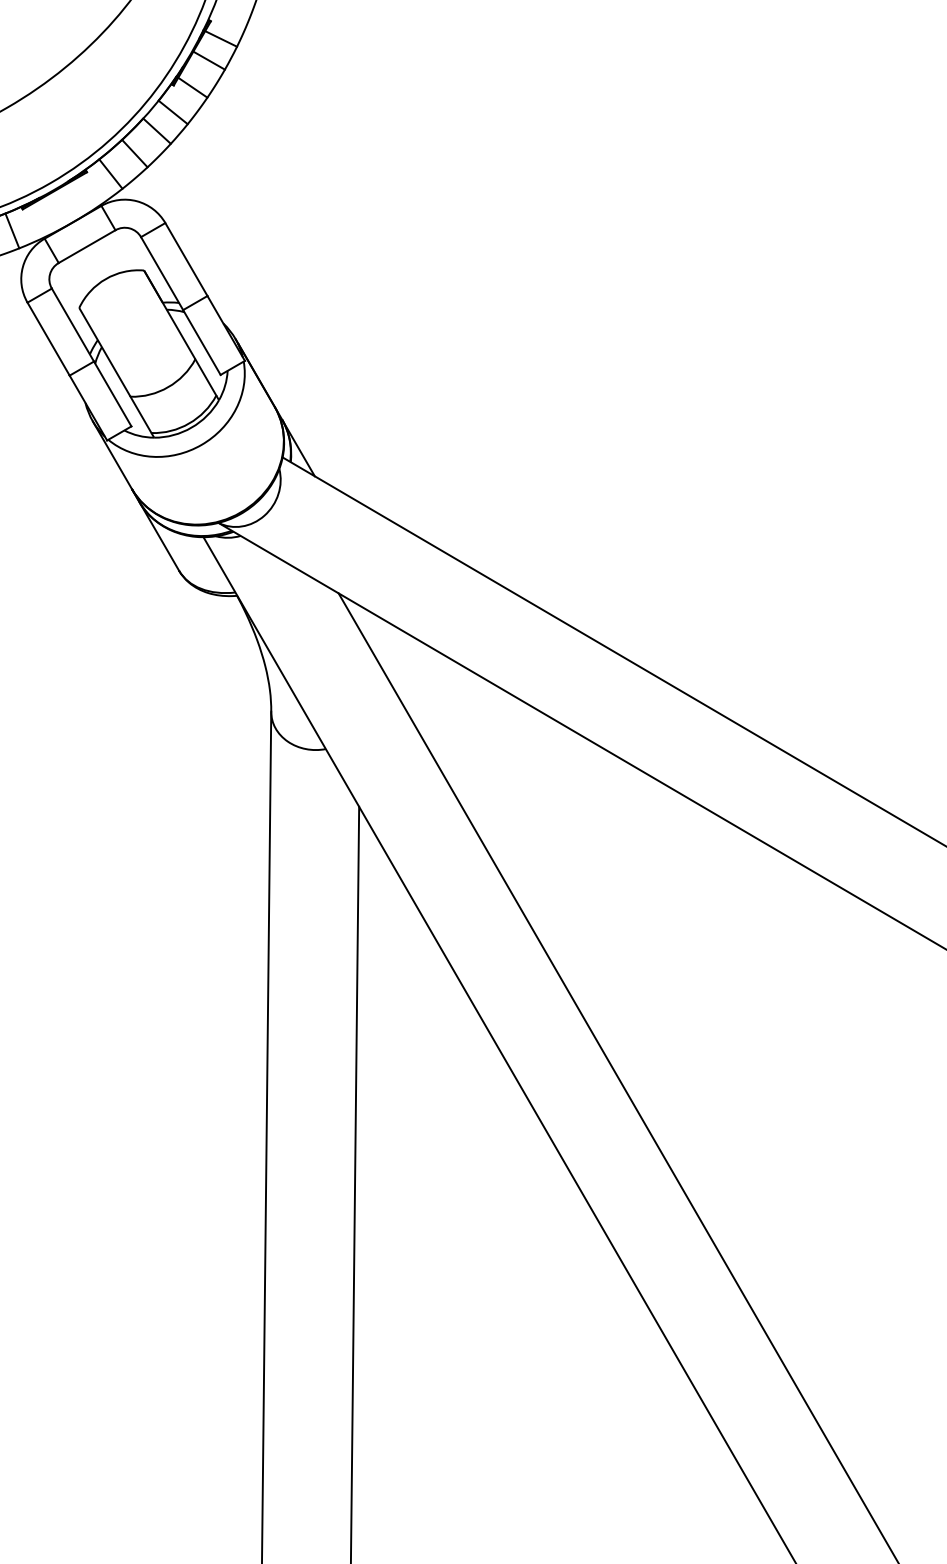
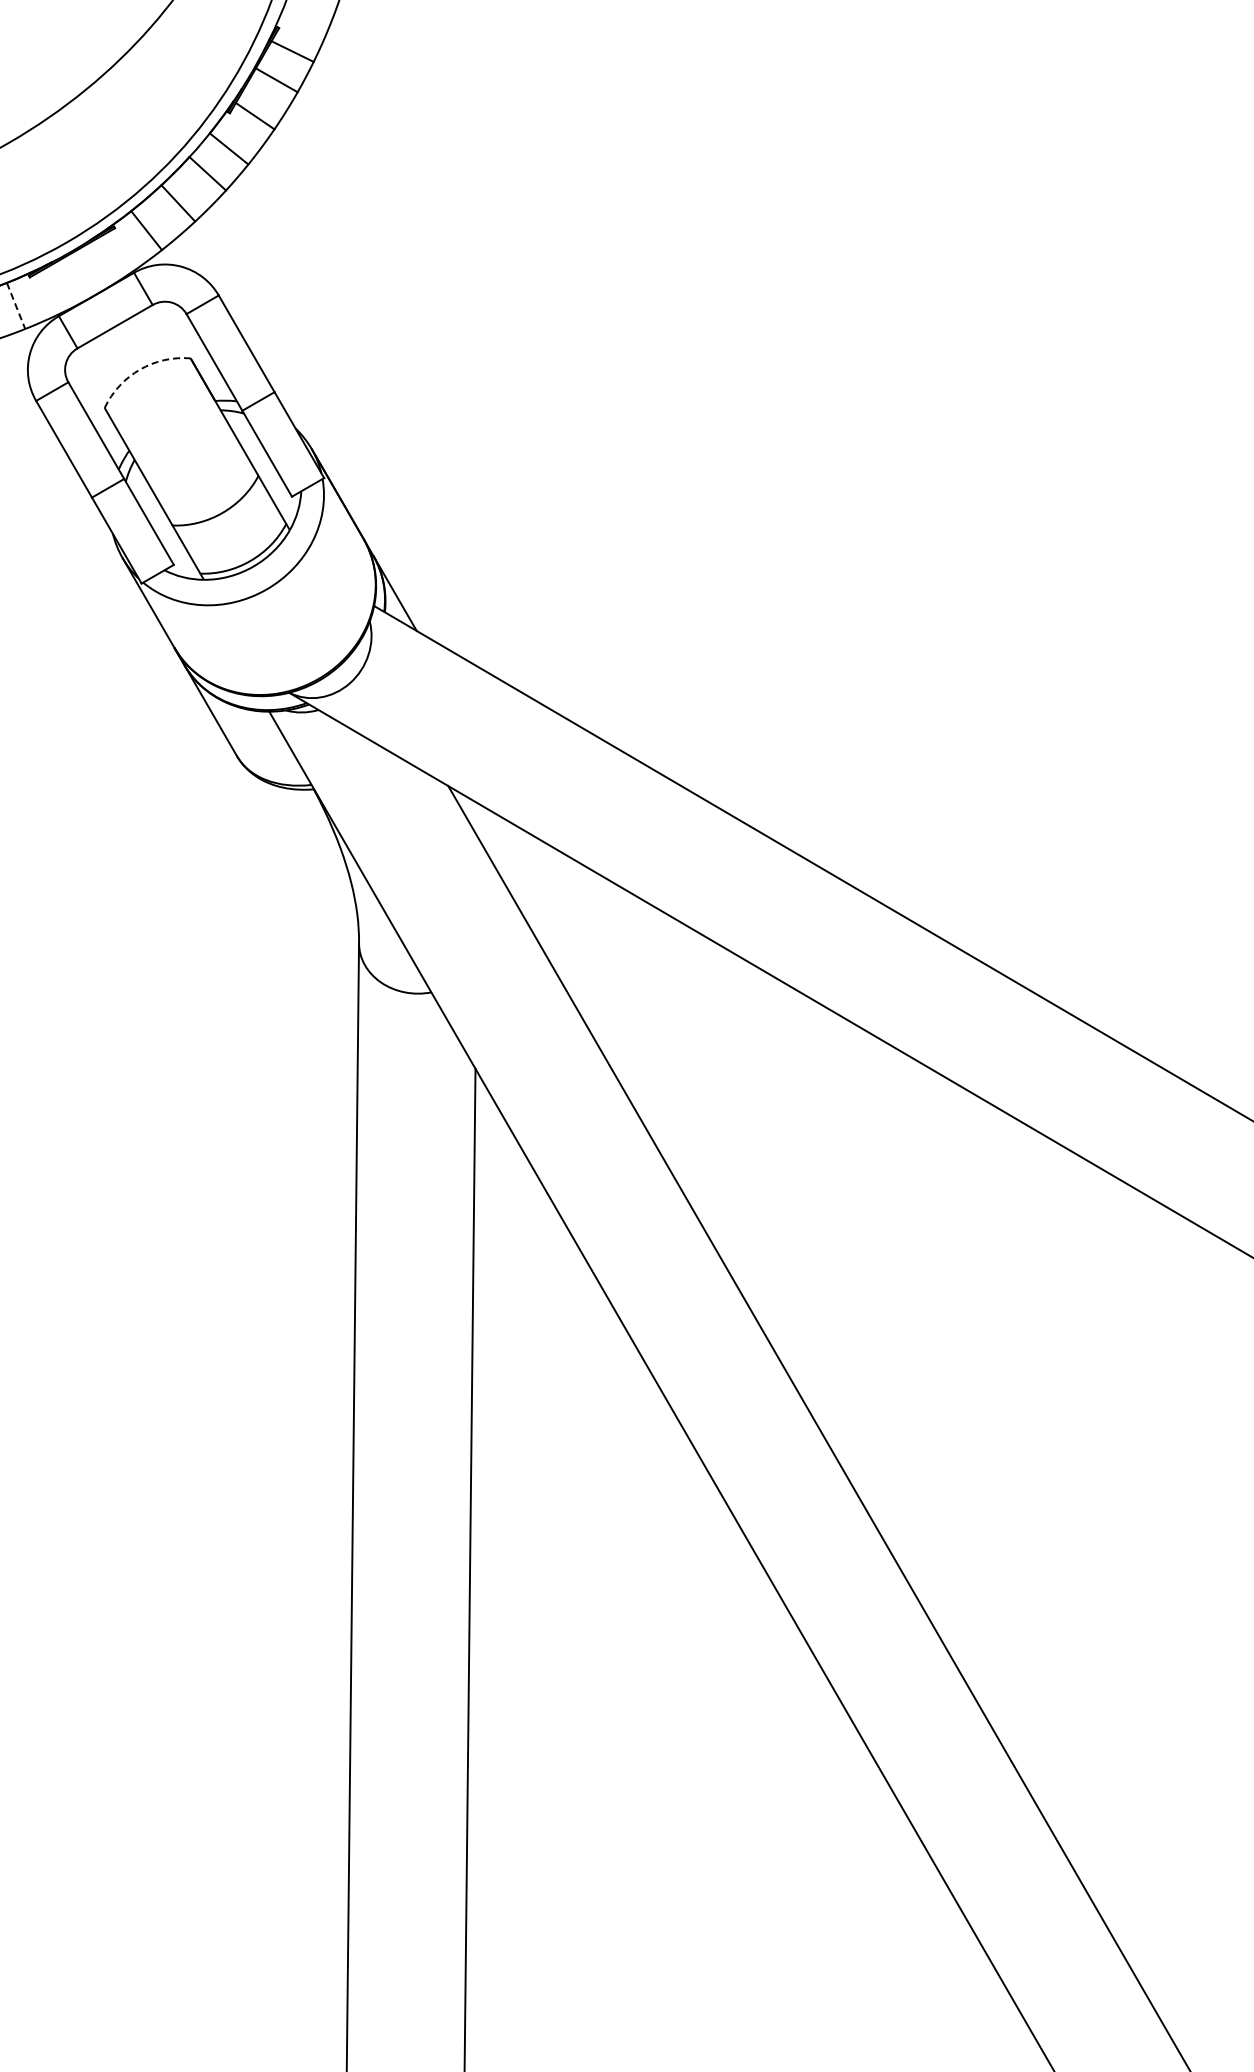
line: (12, 230) -> (16, 305), solid -> dashed
arc: (105, 278) -> (139, 369), solid -> dashed

